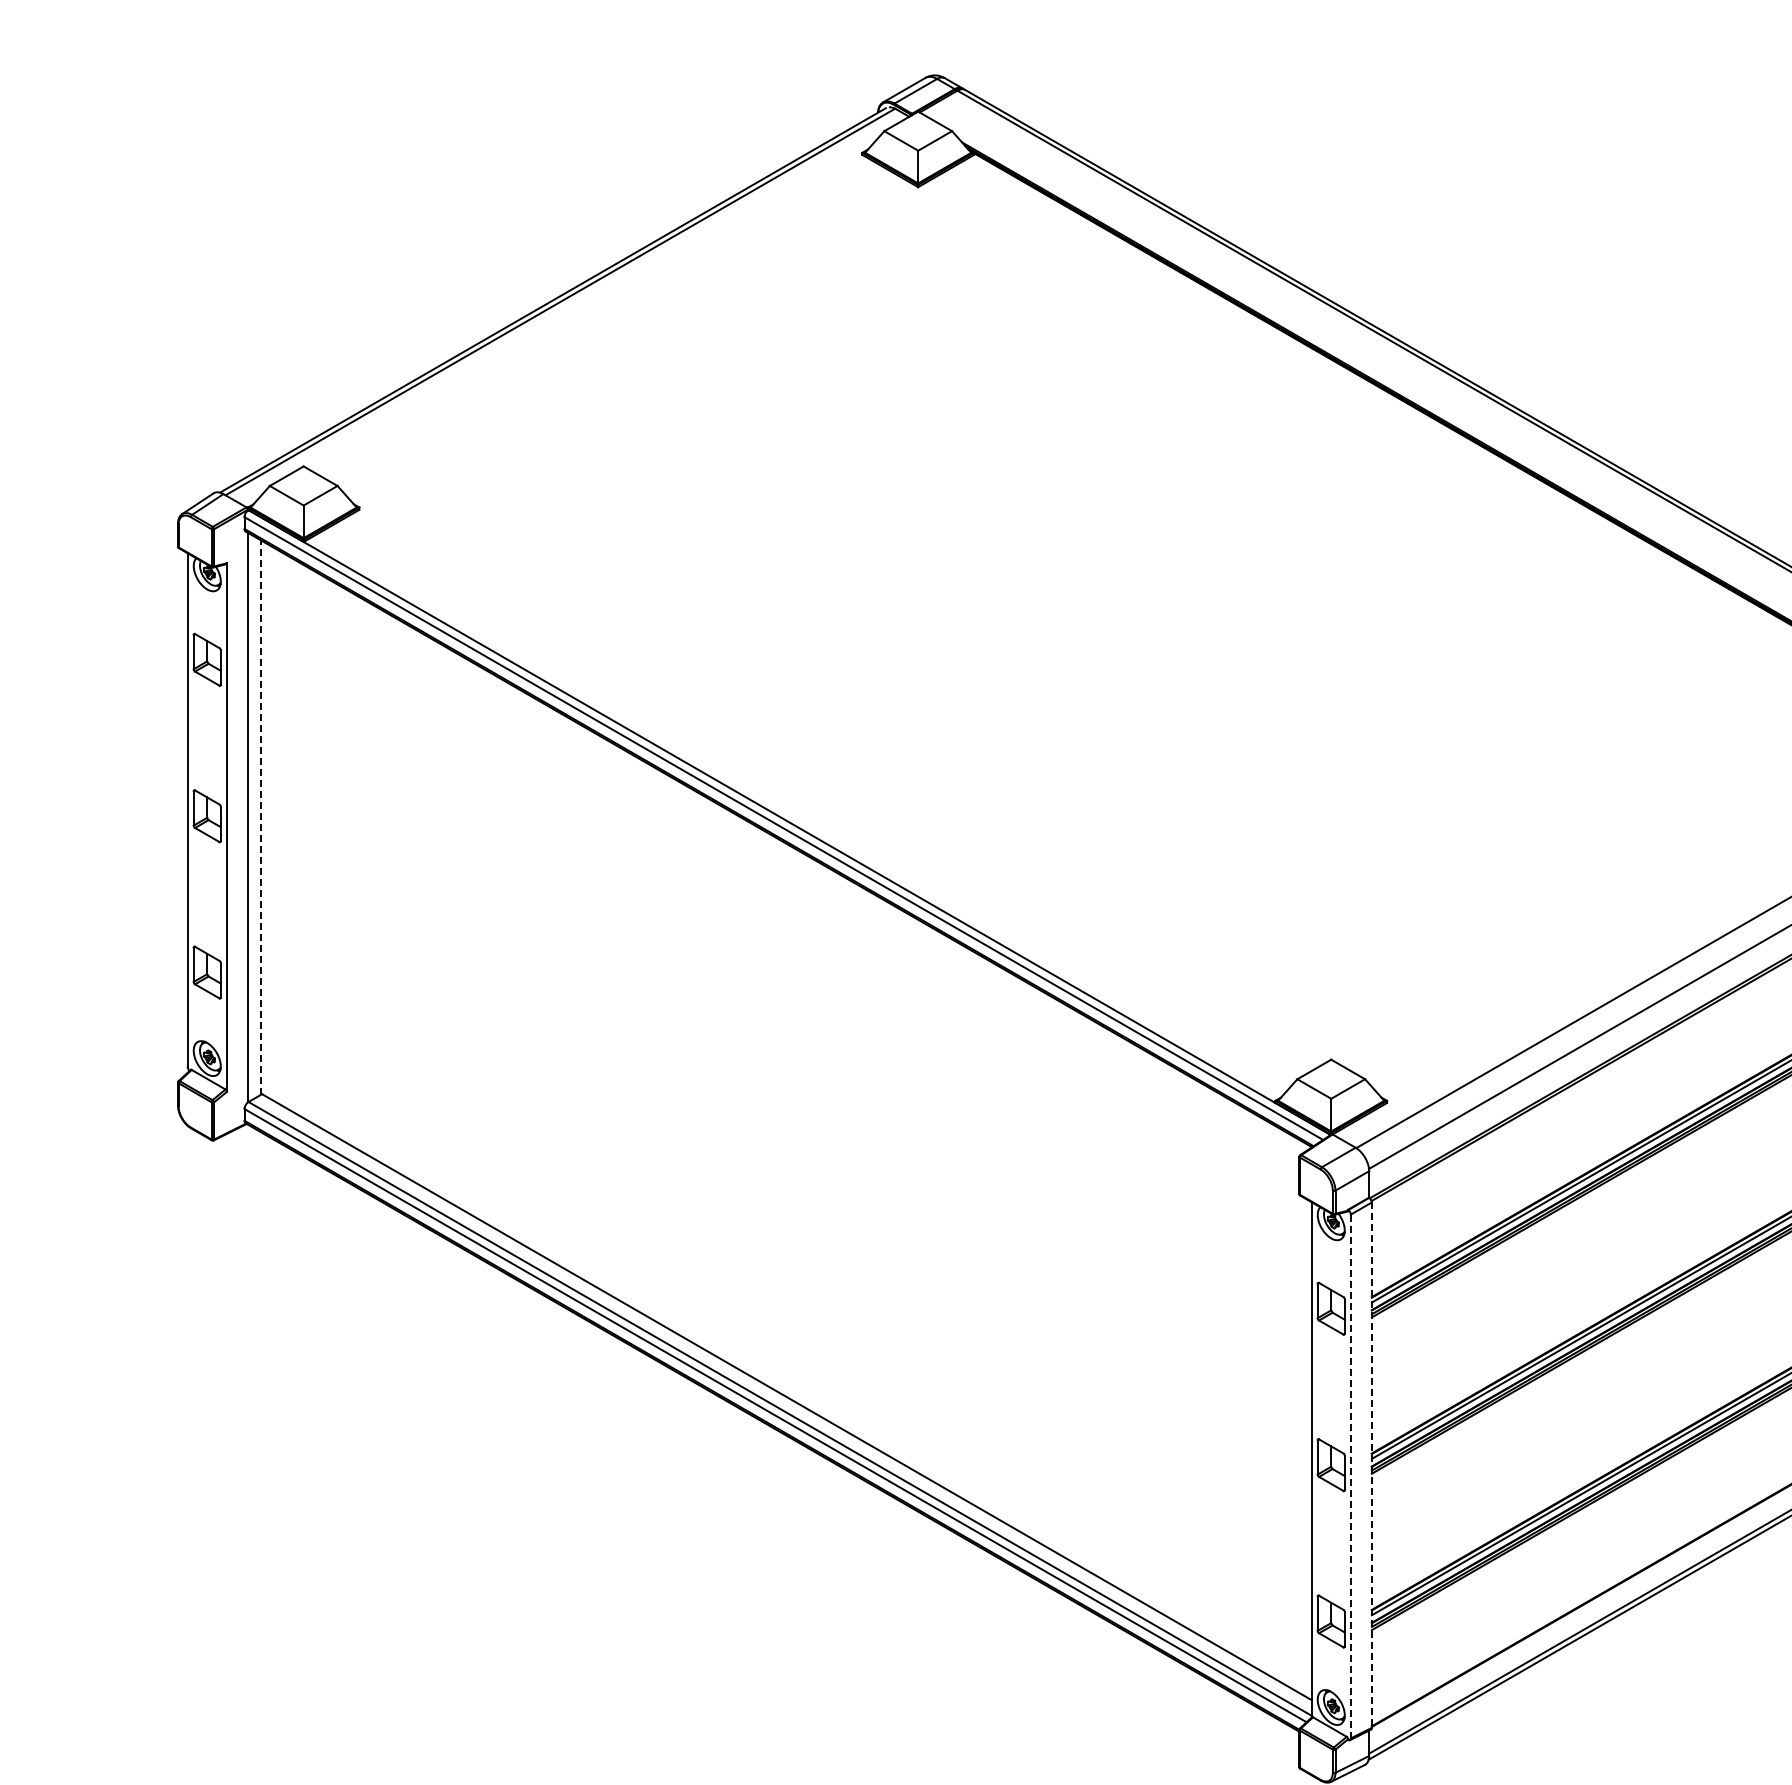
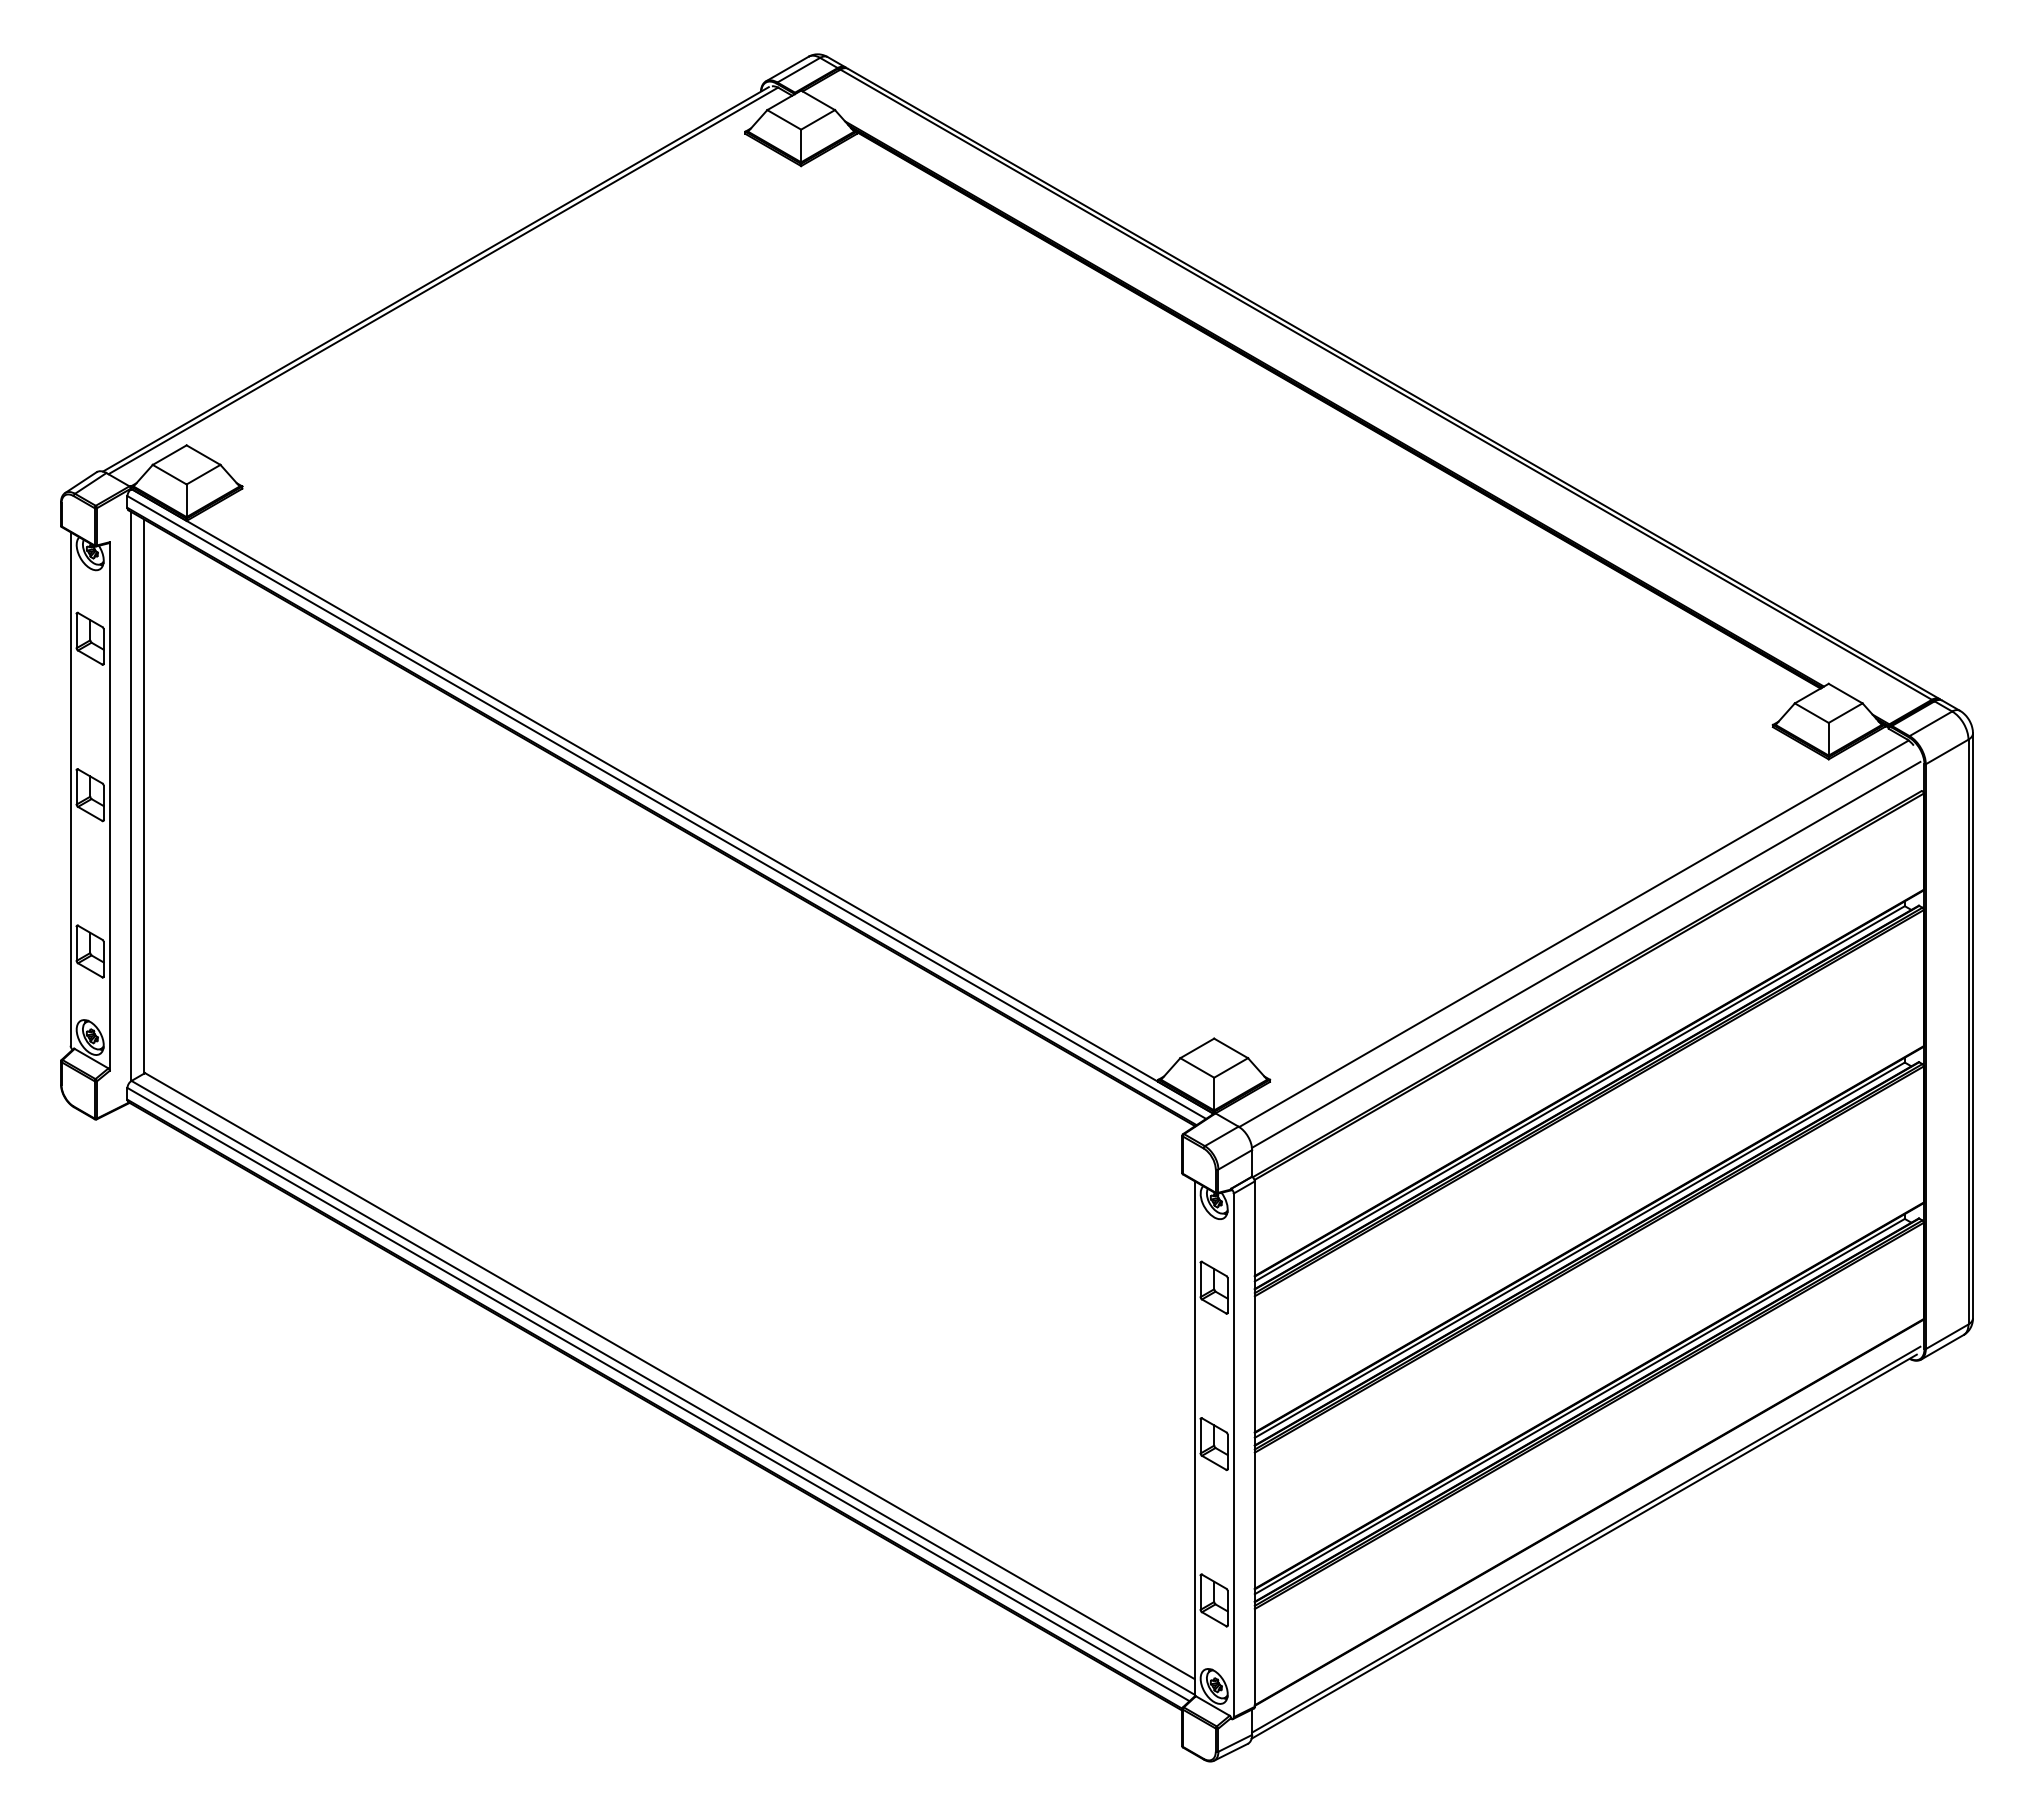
line: (261, 817) -> (144, 796), dashed -> solid
line: (1371, 1465) -> (1254, 1444), dashed -> solid
line: (1350, 1476) -> (1233, 1455), dashed -> solid

